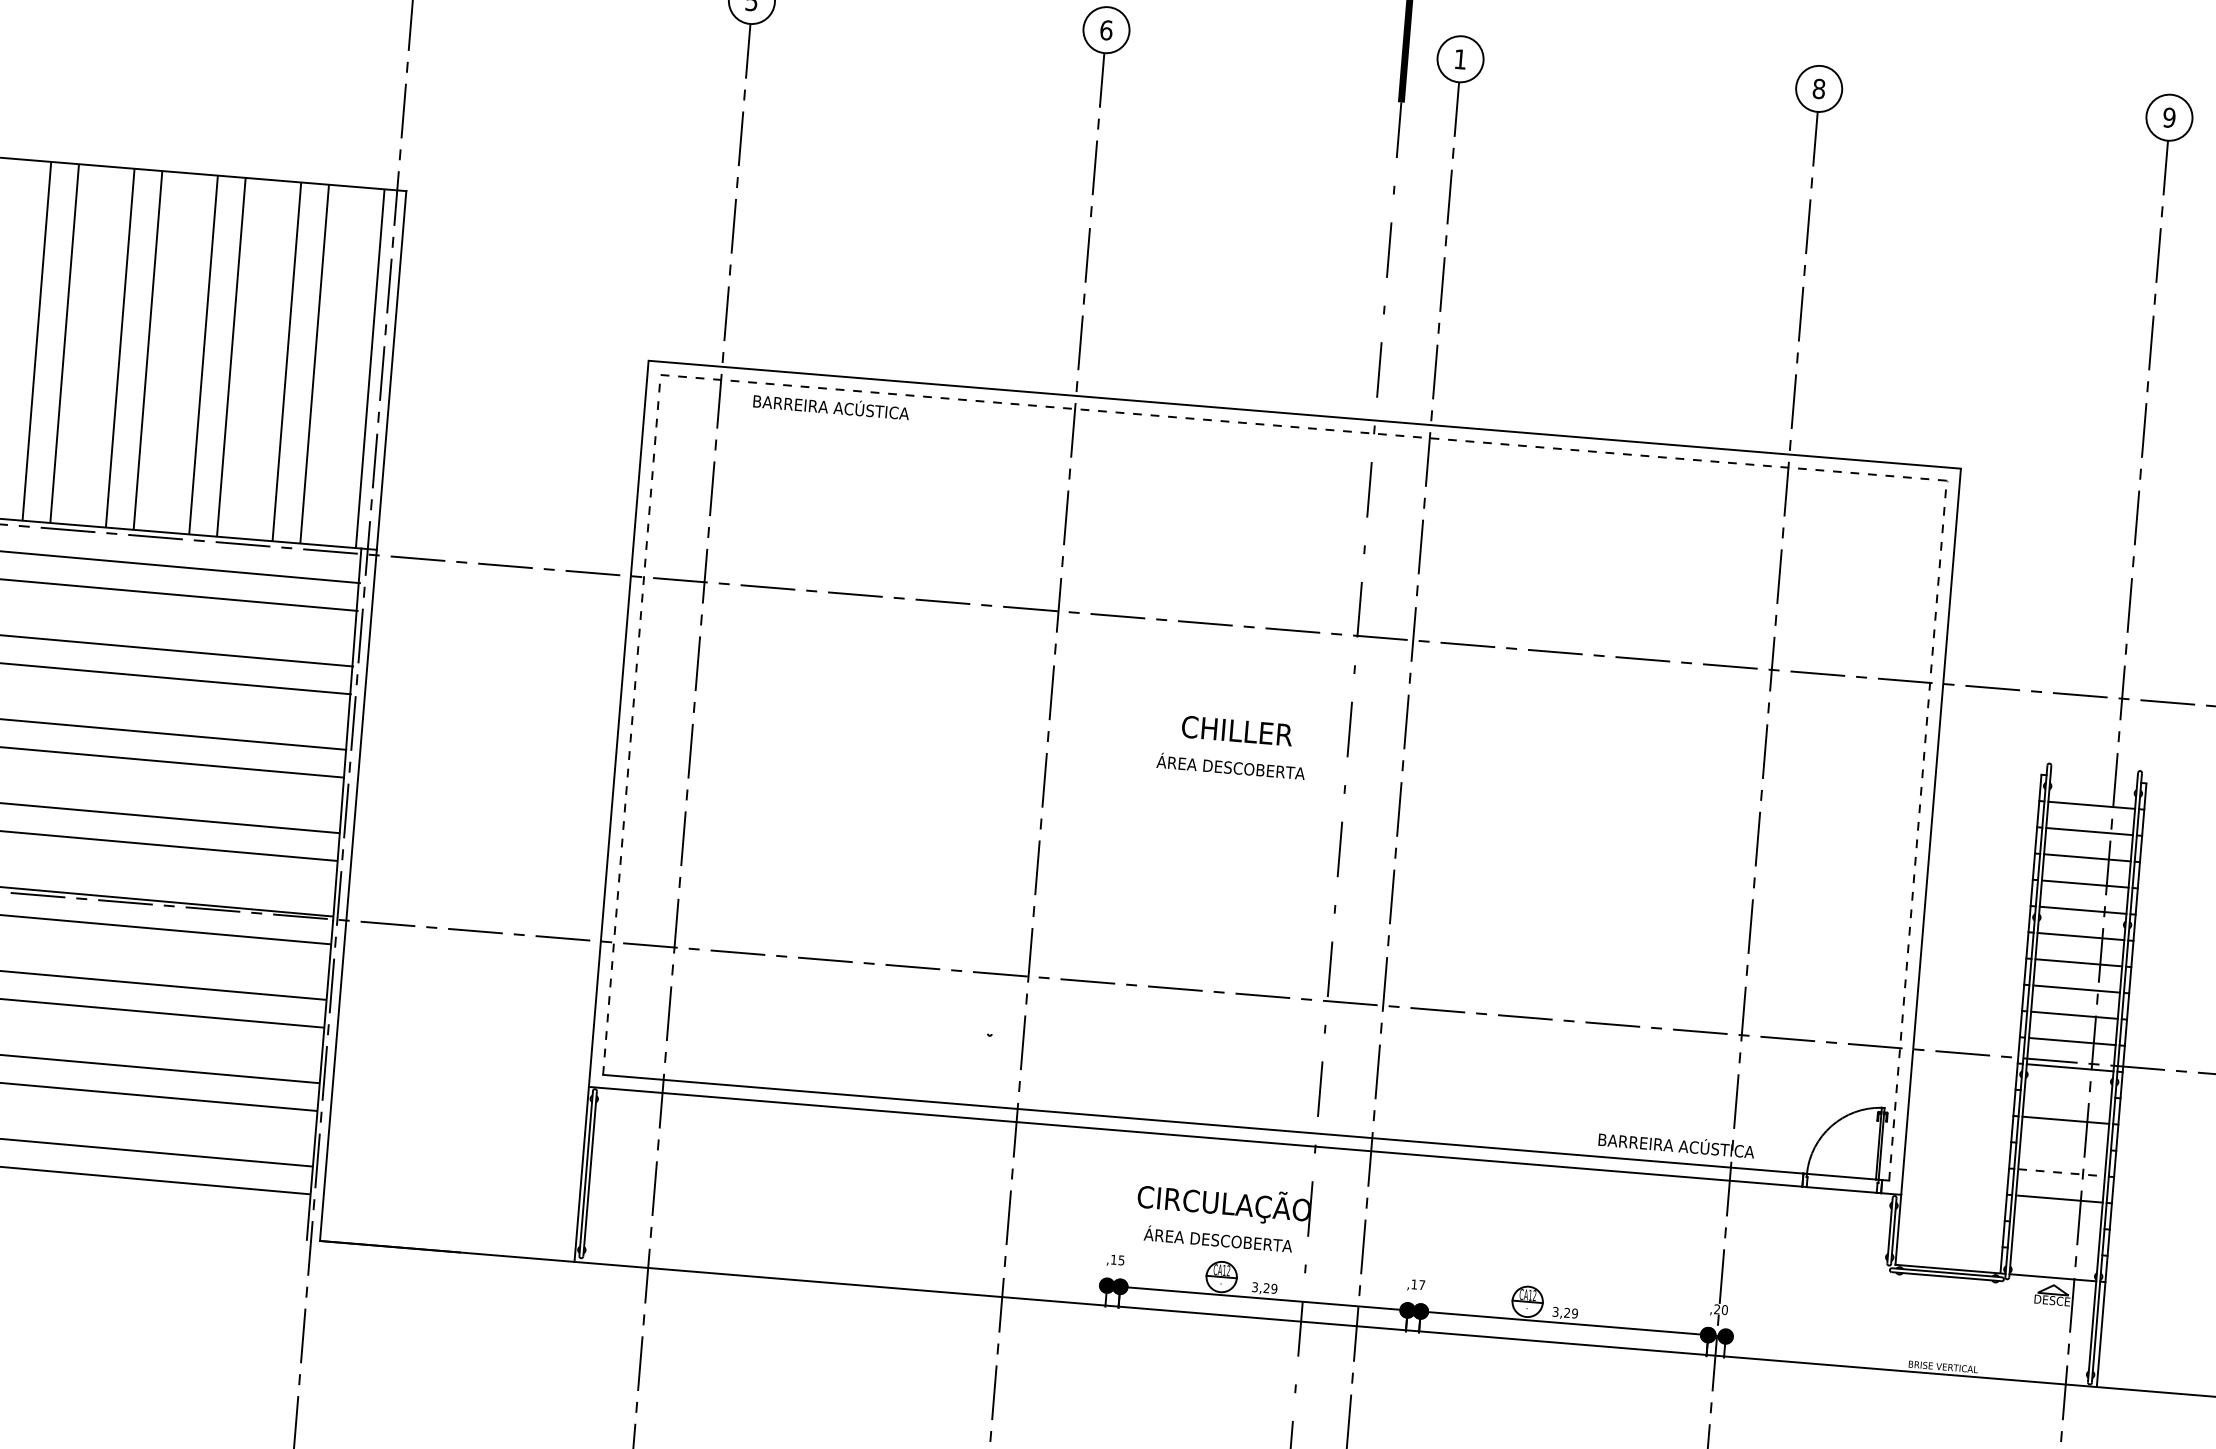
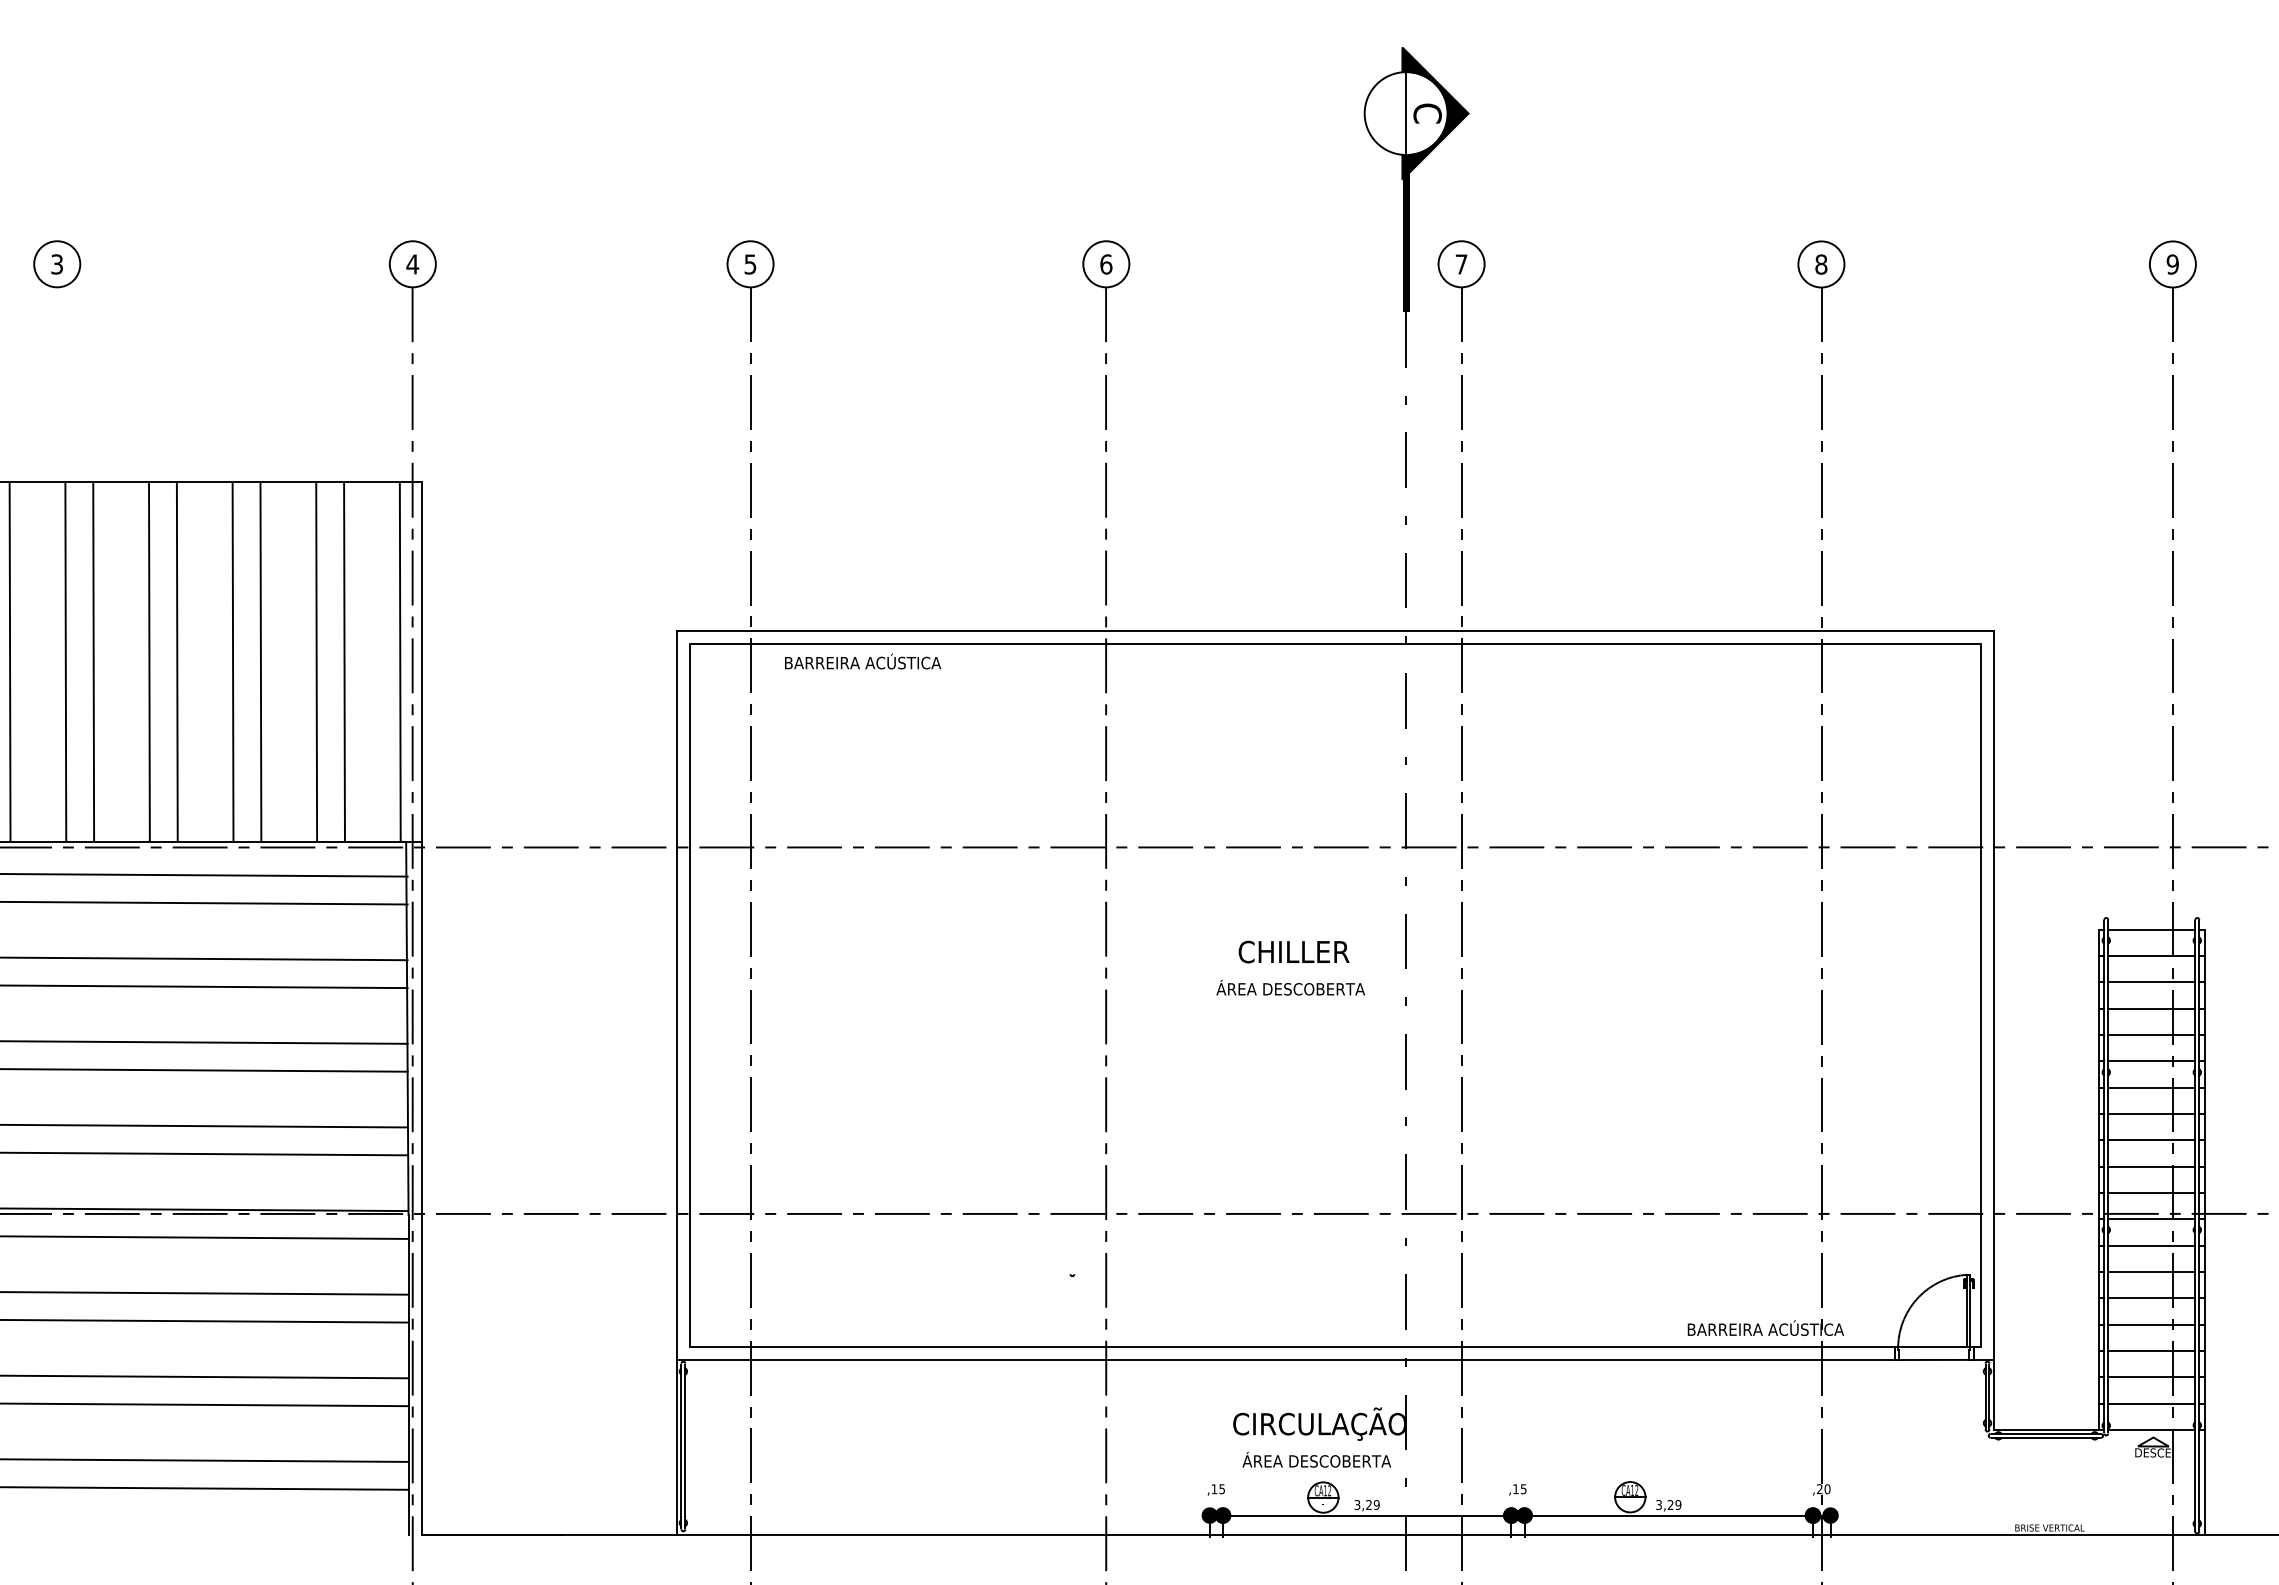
text: (1460, 59) -> (1461, 264), 1 -> 7
line: (1302, 427) -> (1334, 644), dashed -> solid
line: (2093, 778) -> (2151, 929), added
line: (2067, 1093) -> (2151, 1245), added
line: (2063, 1146) -> (2151, 1298), added
line: (2062, 1172) -> (2152, 1324), dashed -> solid
line: (2056, 1225) -> (2151, 1377), added
line: (2054, 1251) -> (2151, 1403), added
text: (1421, 1285) -> (1523, 1489), ,17 -> ,15

